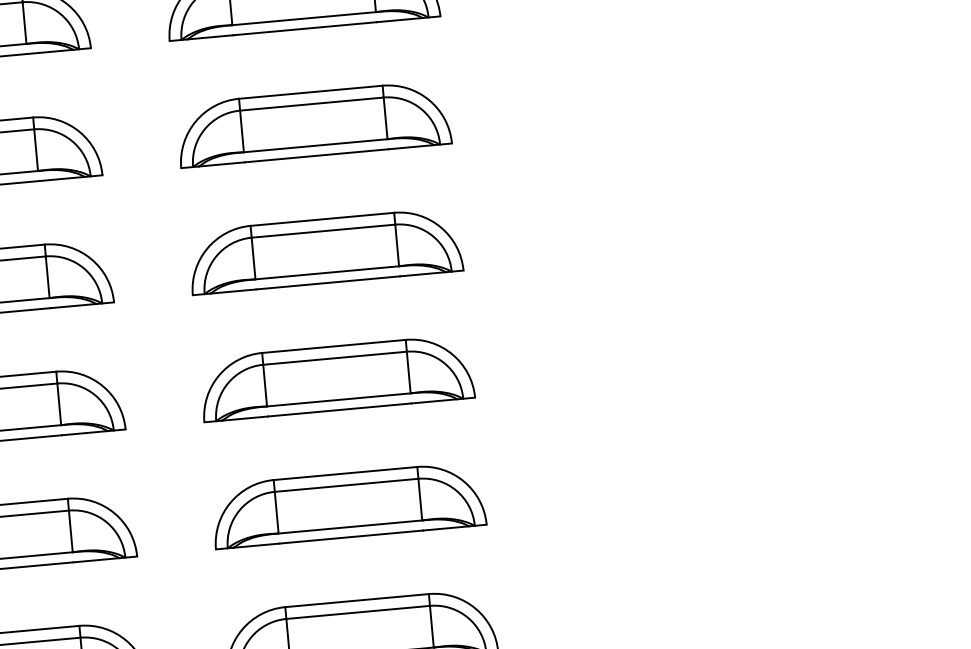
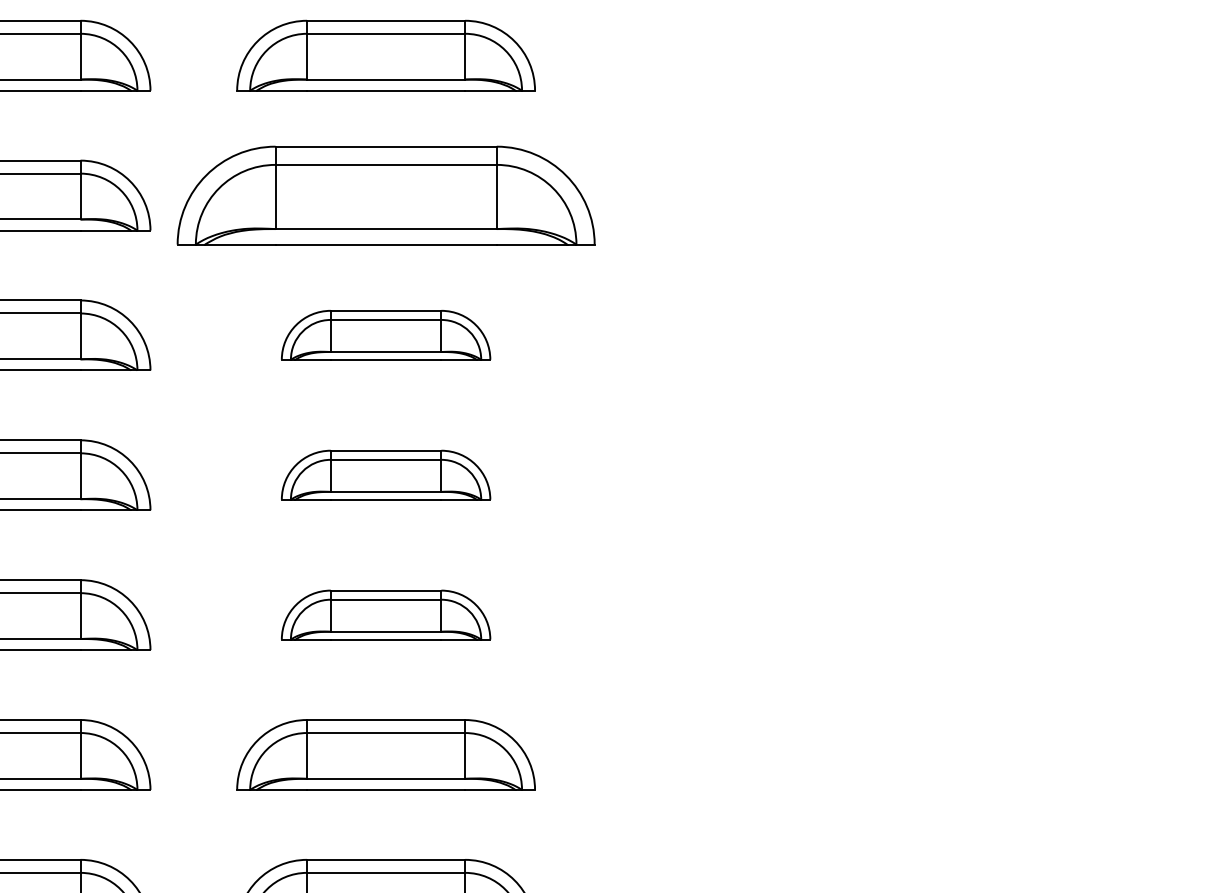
part: (313, 124) -> (385, 195), size x1.4
part: (324, 250) -> (385, 334), size x0.7
part: (336, 377) -> (385, 474), size x0.7
part: (347, 504) -> (385, 614), size x0.7

